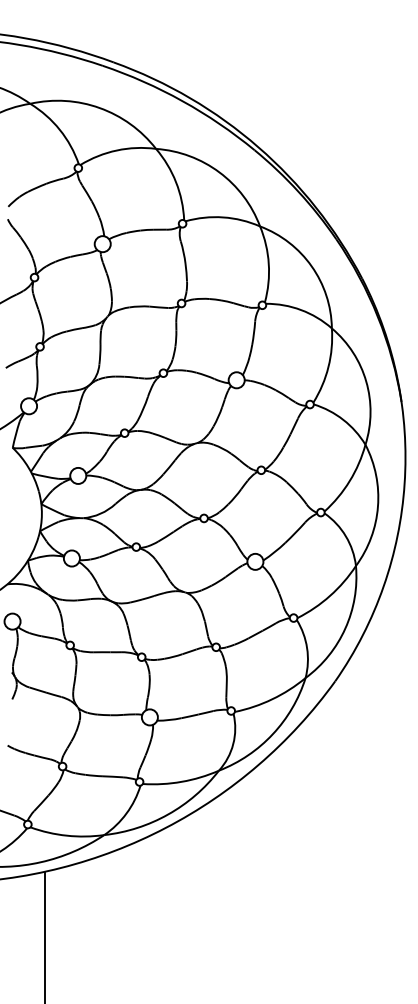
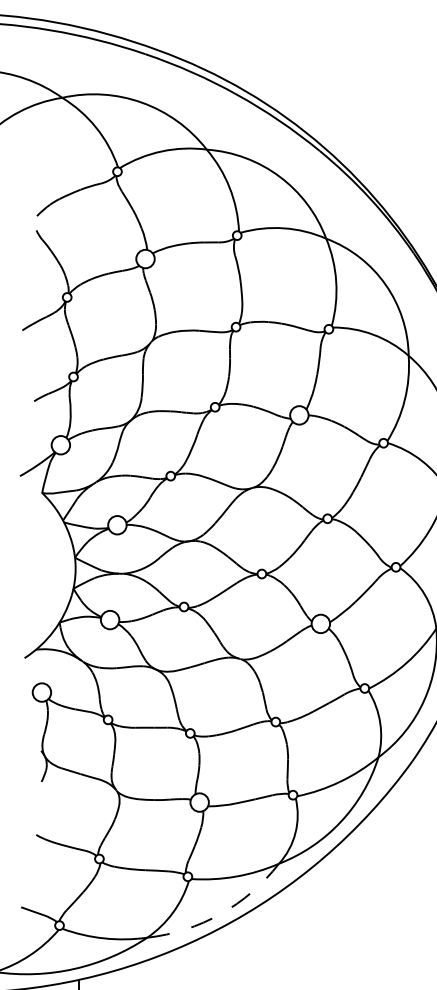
arc: (168, 814) -> (221, 914), solid -> dashed

